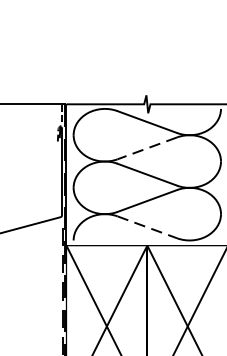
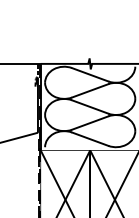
line: (146, 149) -> (89, 91), dashed -> solid
line: (147, 227) -> (90, 139), dashed -> solid

